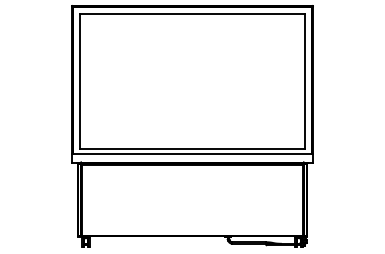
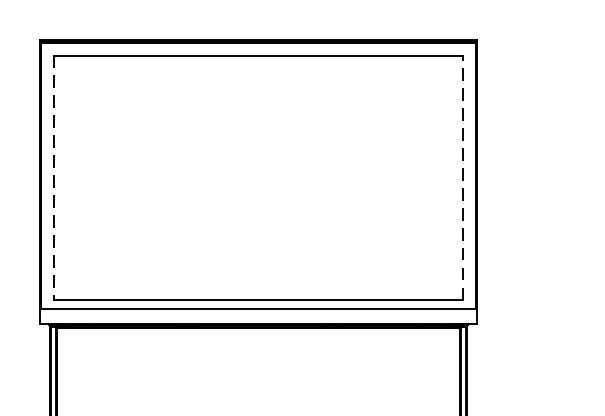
line: (305, 81) -> (463, 177), solid -> dashed
line: (79, 82) -> (53, 179), solid -> dashed

